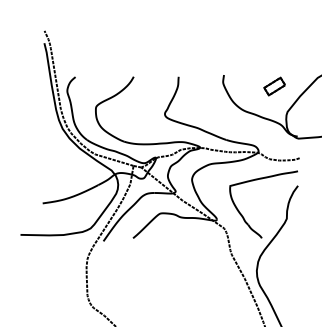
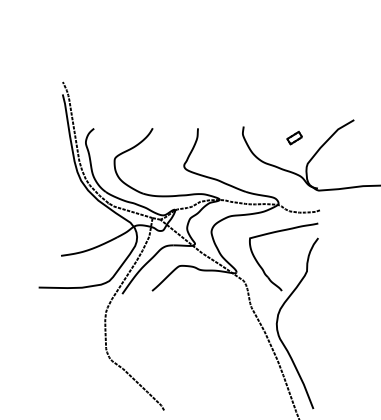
part: (274, 85) -> (294, 137), size x0.7

